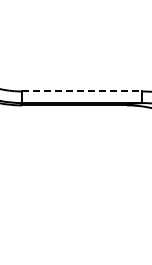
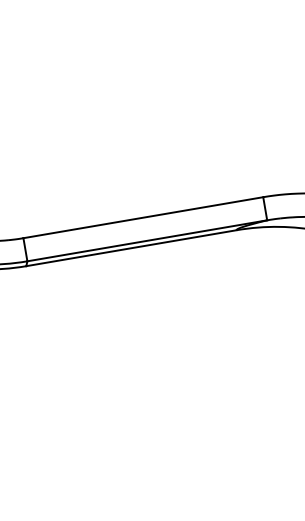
line: (82, 91) -> (143, 217), dashed -> solid

